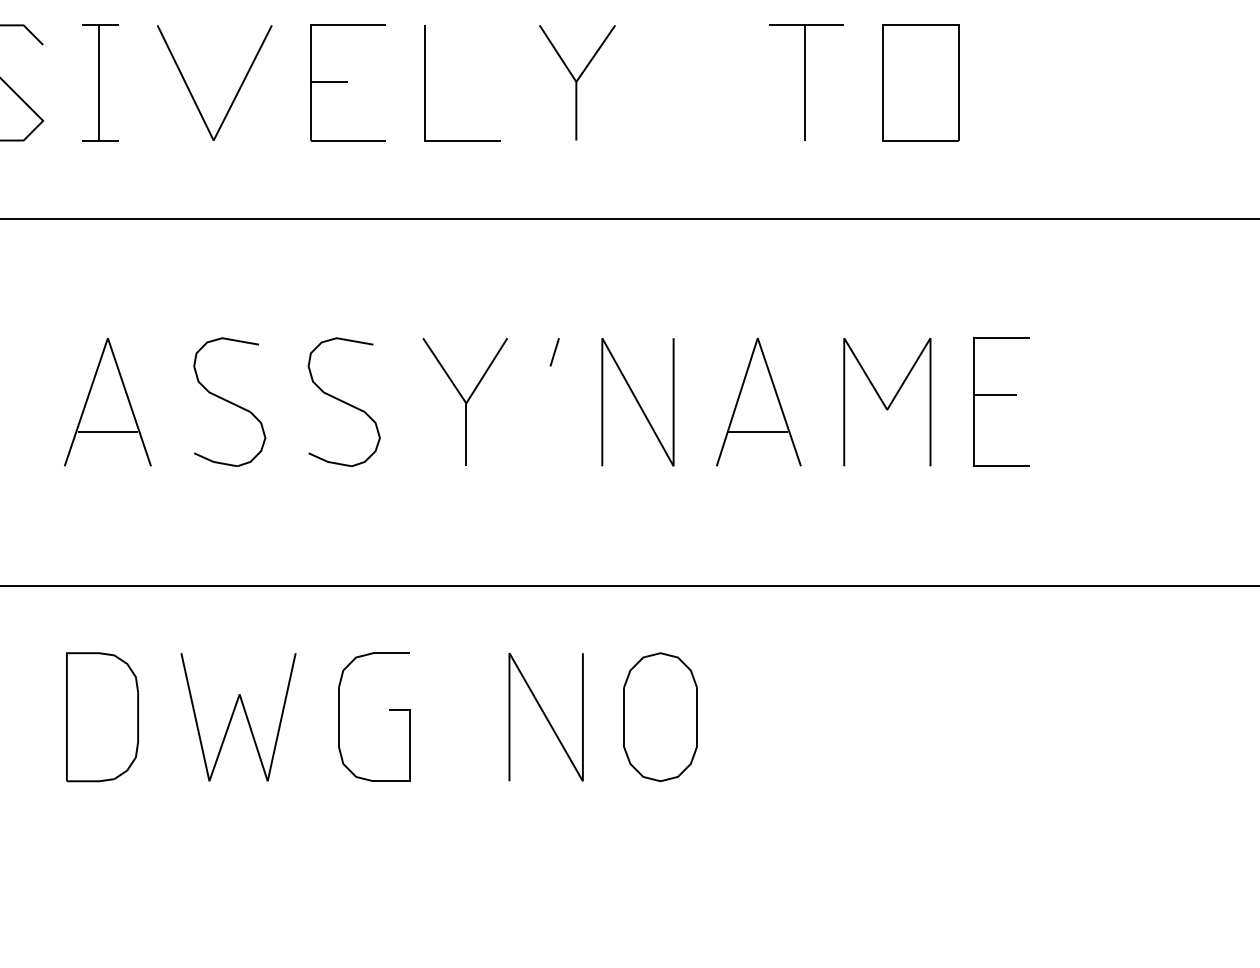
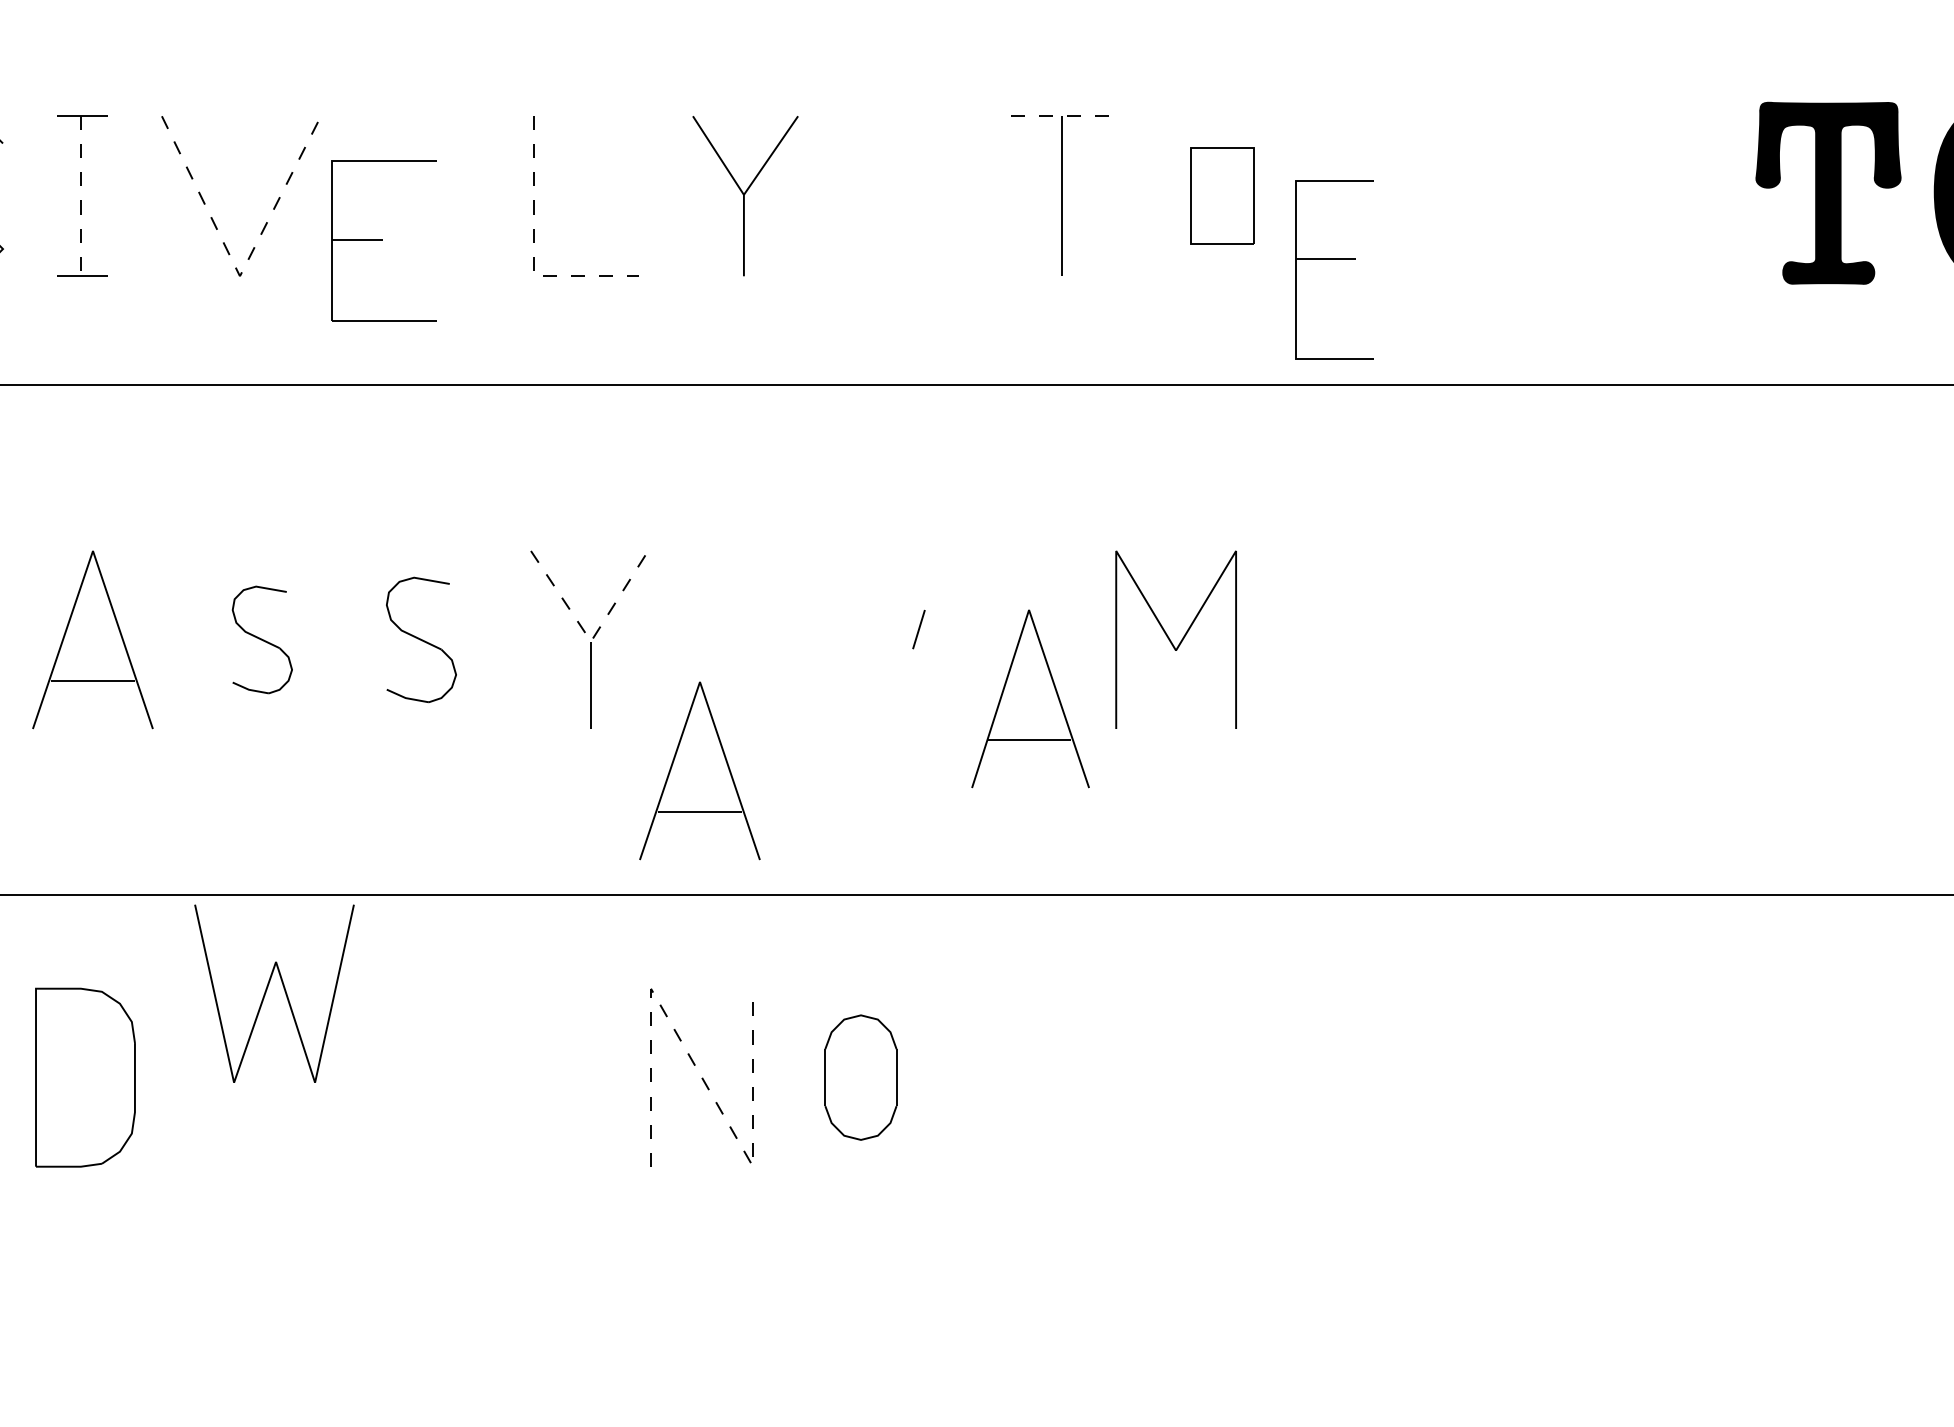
line: (806, 25) -> (1063, 116), solid -> dashed
part: (347, 82) -> (383, 240), moved
part: (920, 82) -> (1222, 195), size x0.6
line: (98, 83) -> (80, 196), solid -> dashed
line: (425, 121) -> (534, 249), solid -> dashed
line: (213, 140) -> (239, 276), solid -> dashed
line: (554, 352) -> (918, 629), moved
part: (1001, 394) -> (1334, 259), moved
part: (229, 401) -> (262, 639), size x0.6
part: (344, 401) -> (421, 639), size x0.7
line: (637, 401) -> (829, 639), removed
part: (758, 401) -> (1030, 698), moved
line: (466, 403) -> (591, 641), solid -> dashed
part: (544, 496) -> (699, 770), added
part: (388, 709) -> (483, 1067), removed
line: (233, 714) -> (267, 990), moved
line: (546, 717) -> (702, 1077), solid -> dashed
part: (660, 717) -> (860, 1077), size x0.7

